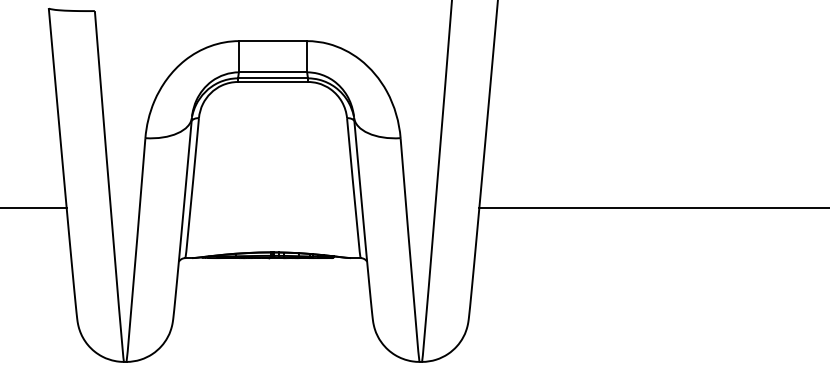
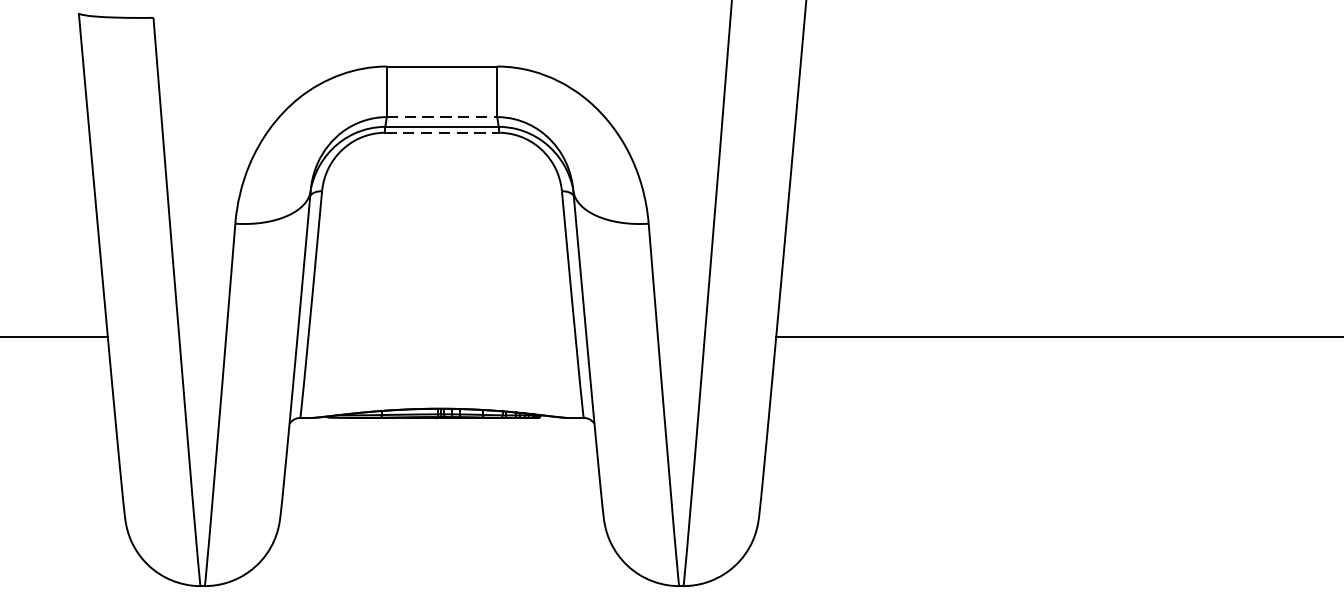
line: (273, 72) -> (442, 117), solid -> dashed
line: (273, 82) -> (442, 133), solid -> dashed

